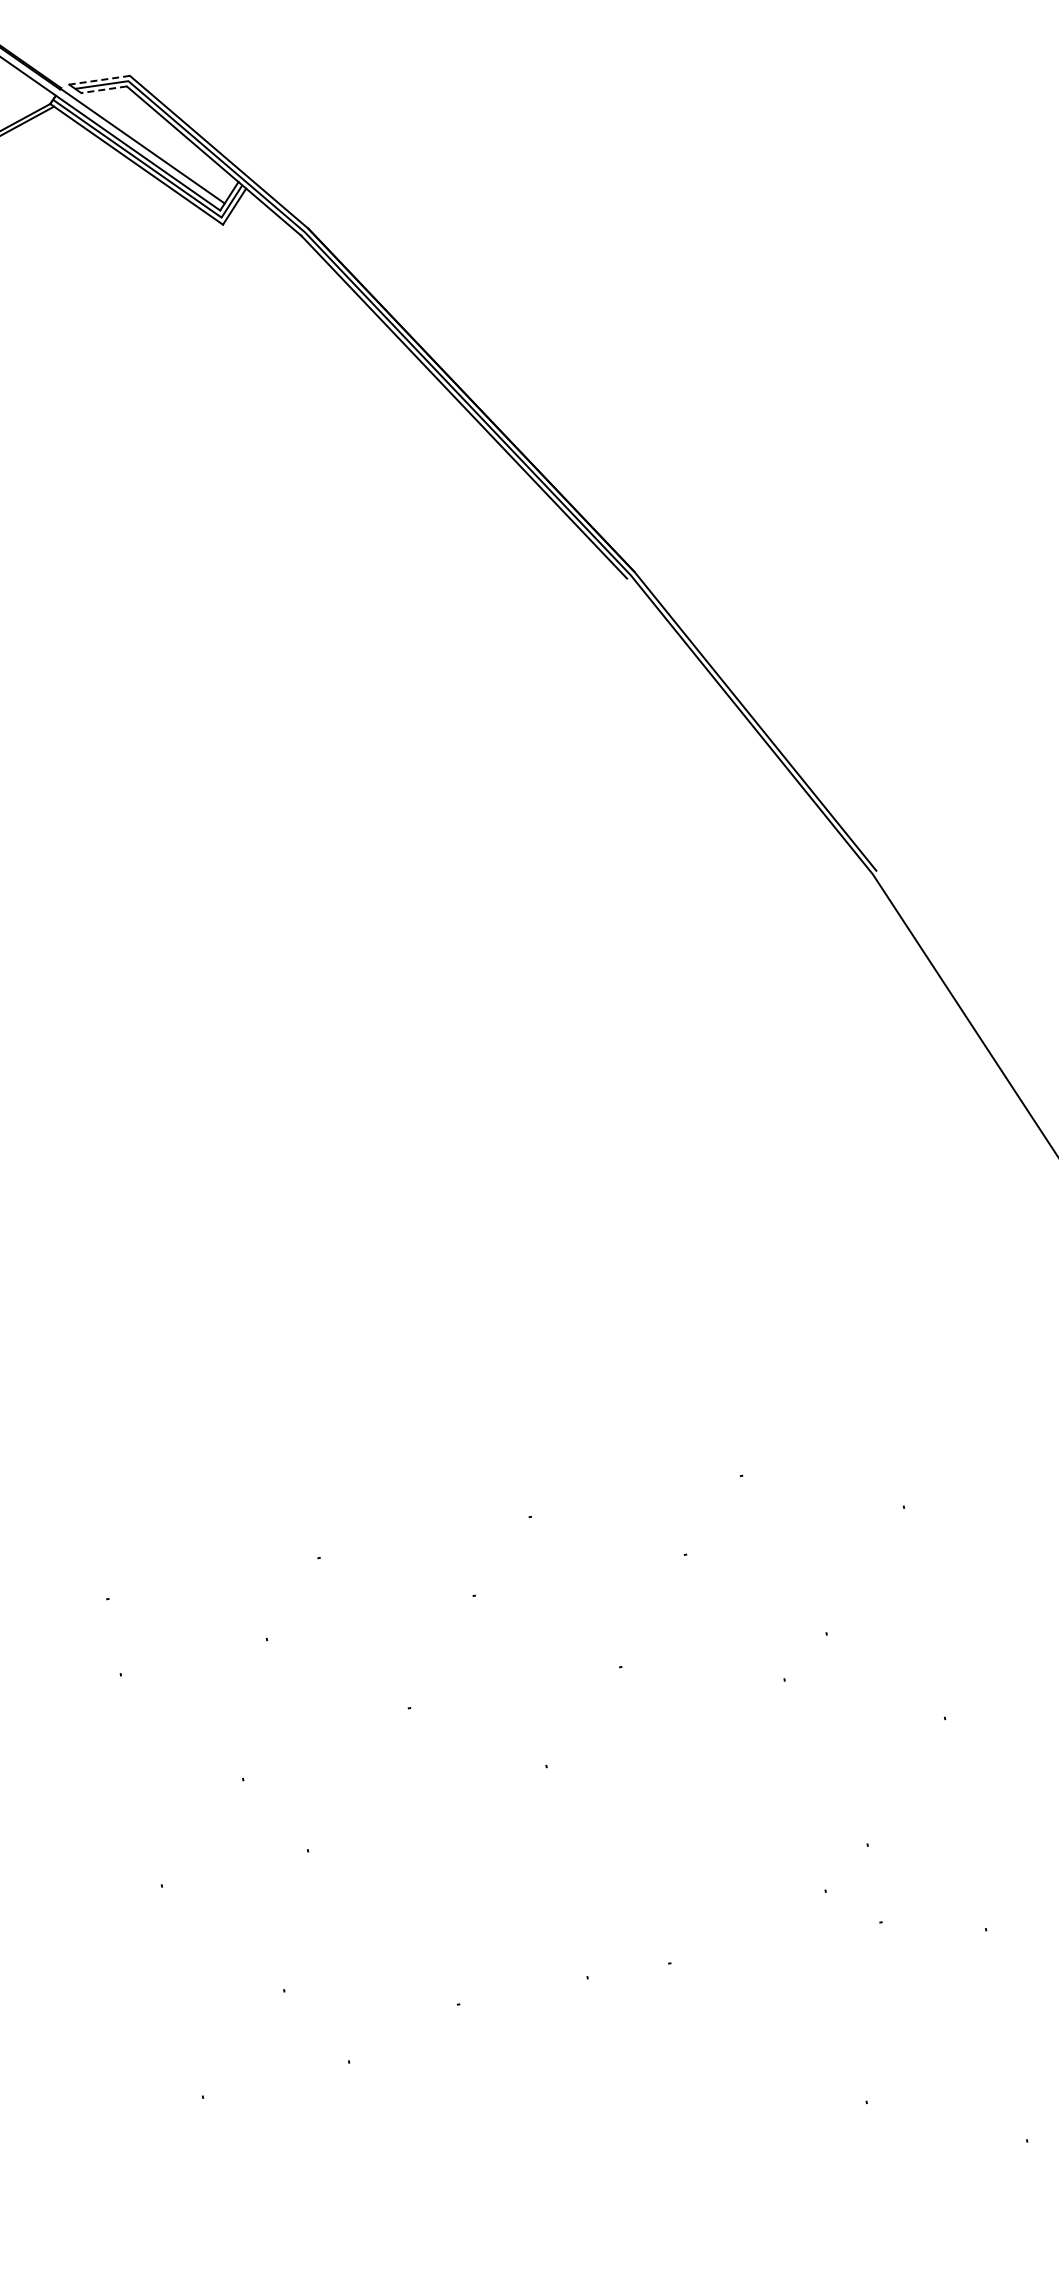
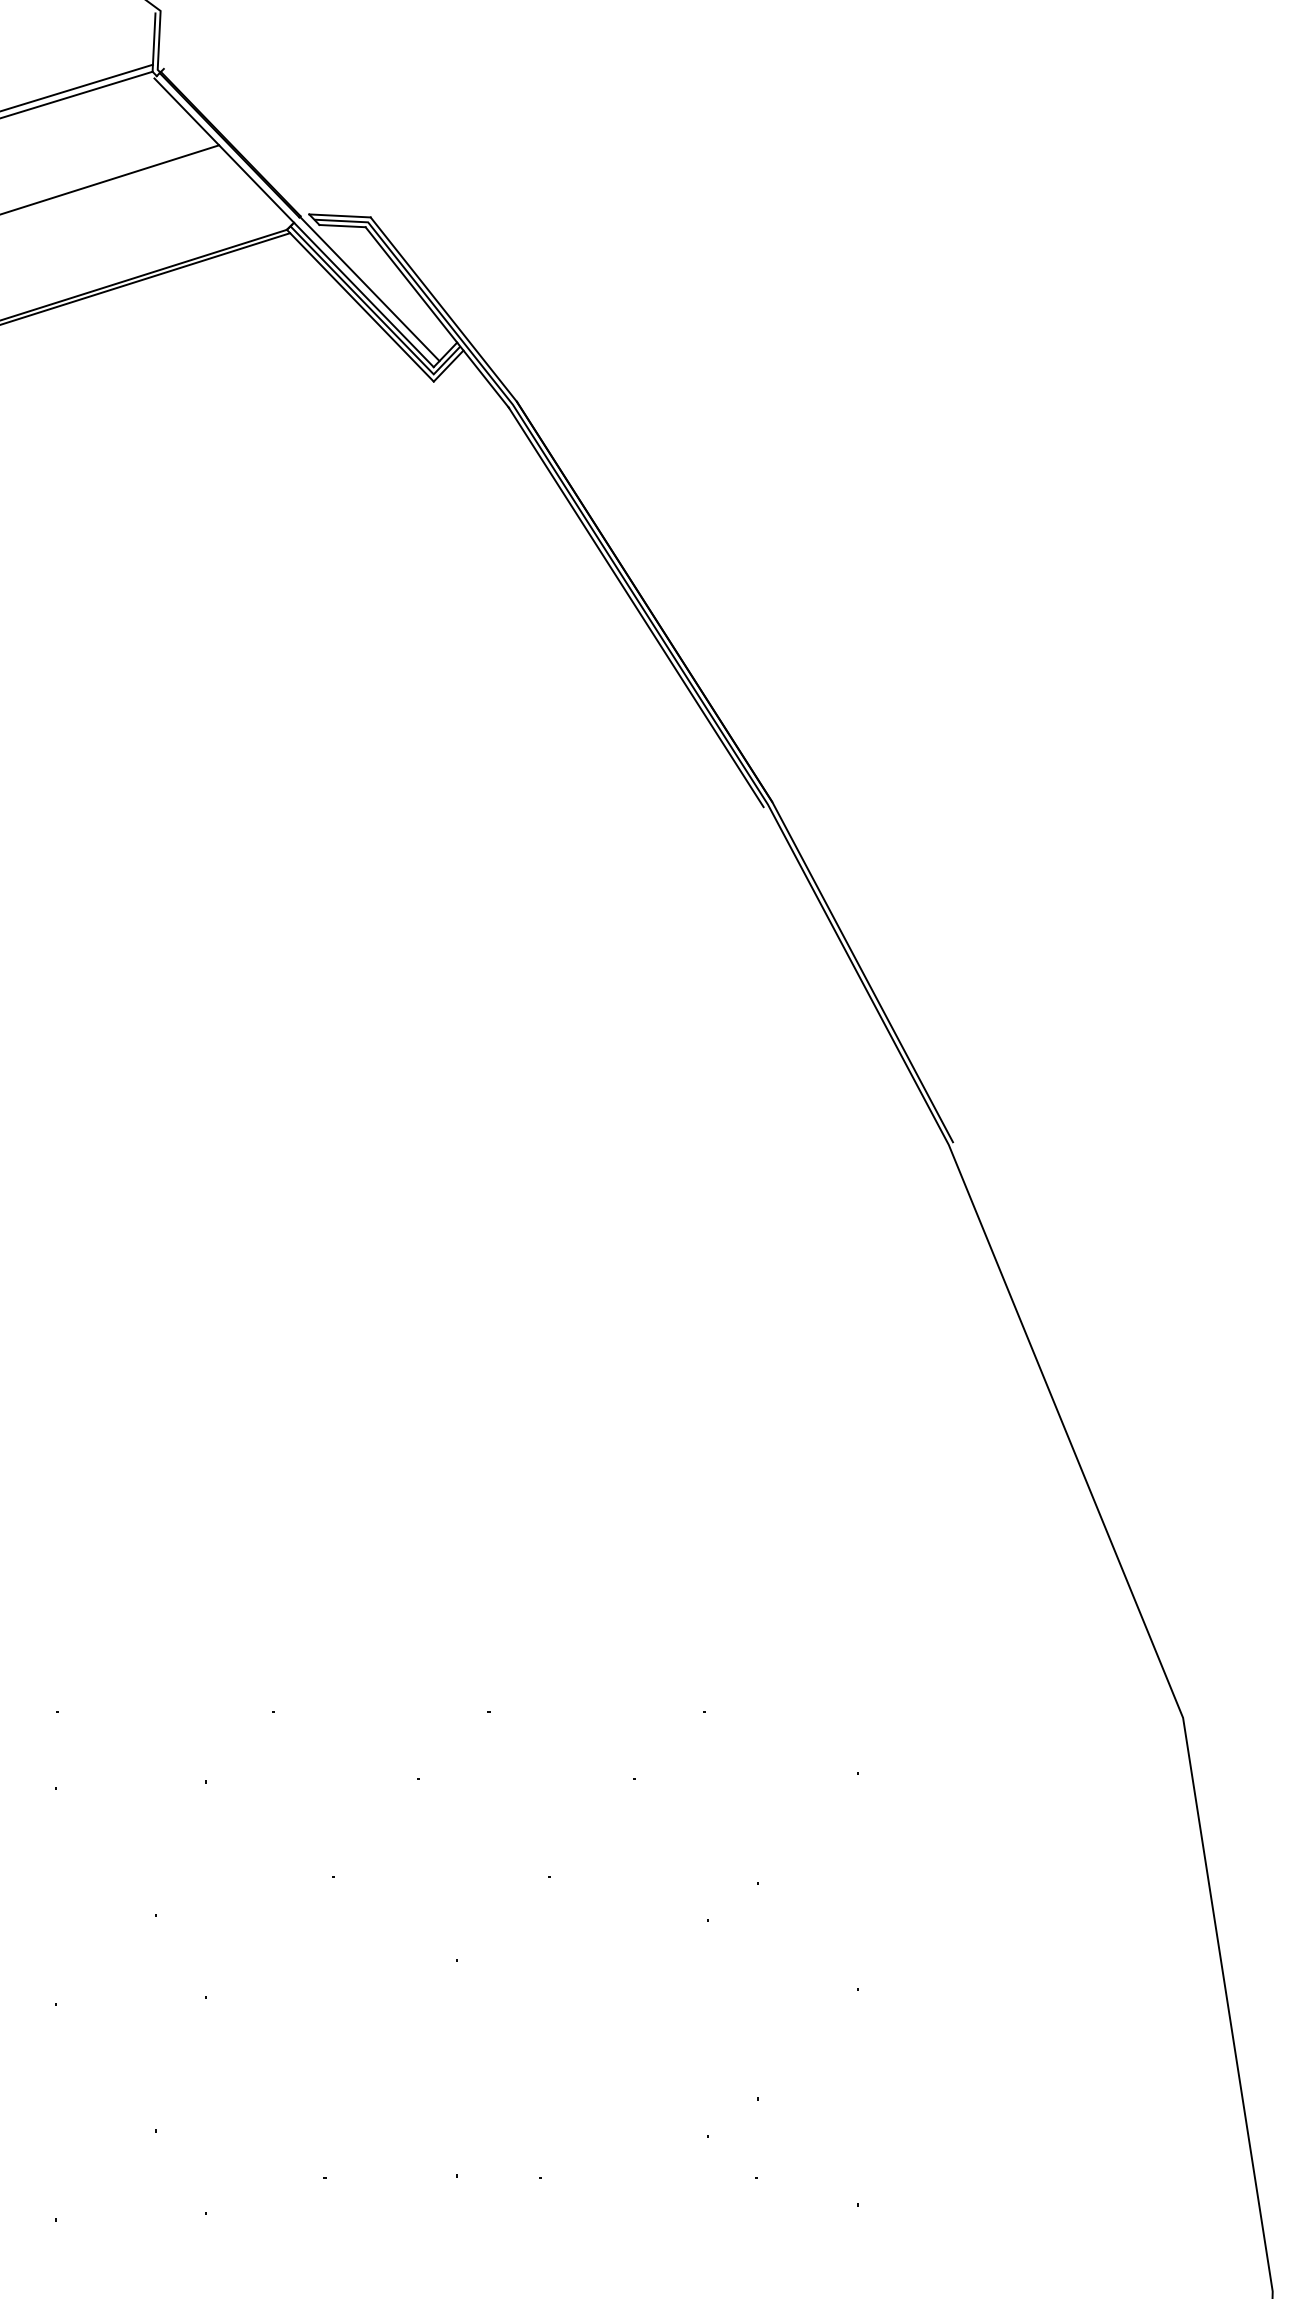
line: (99, 79) -> (339, 215), dashed -> solid
line: (104, 90) -> (342, 226), dashed -> solid

